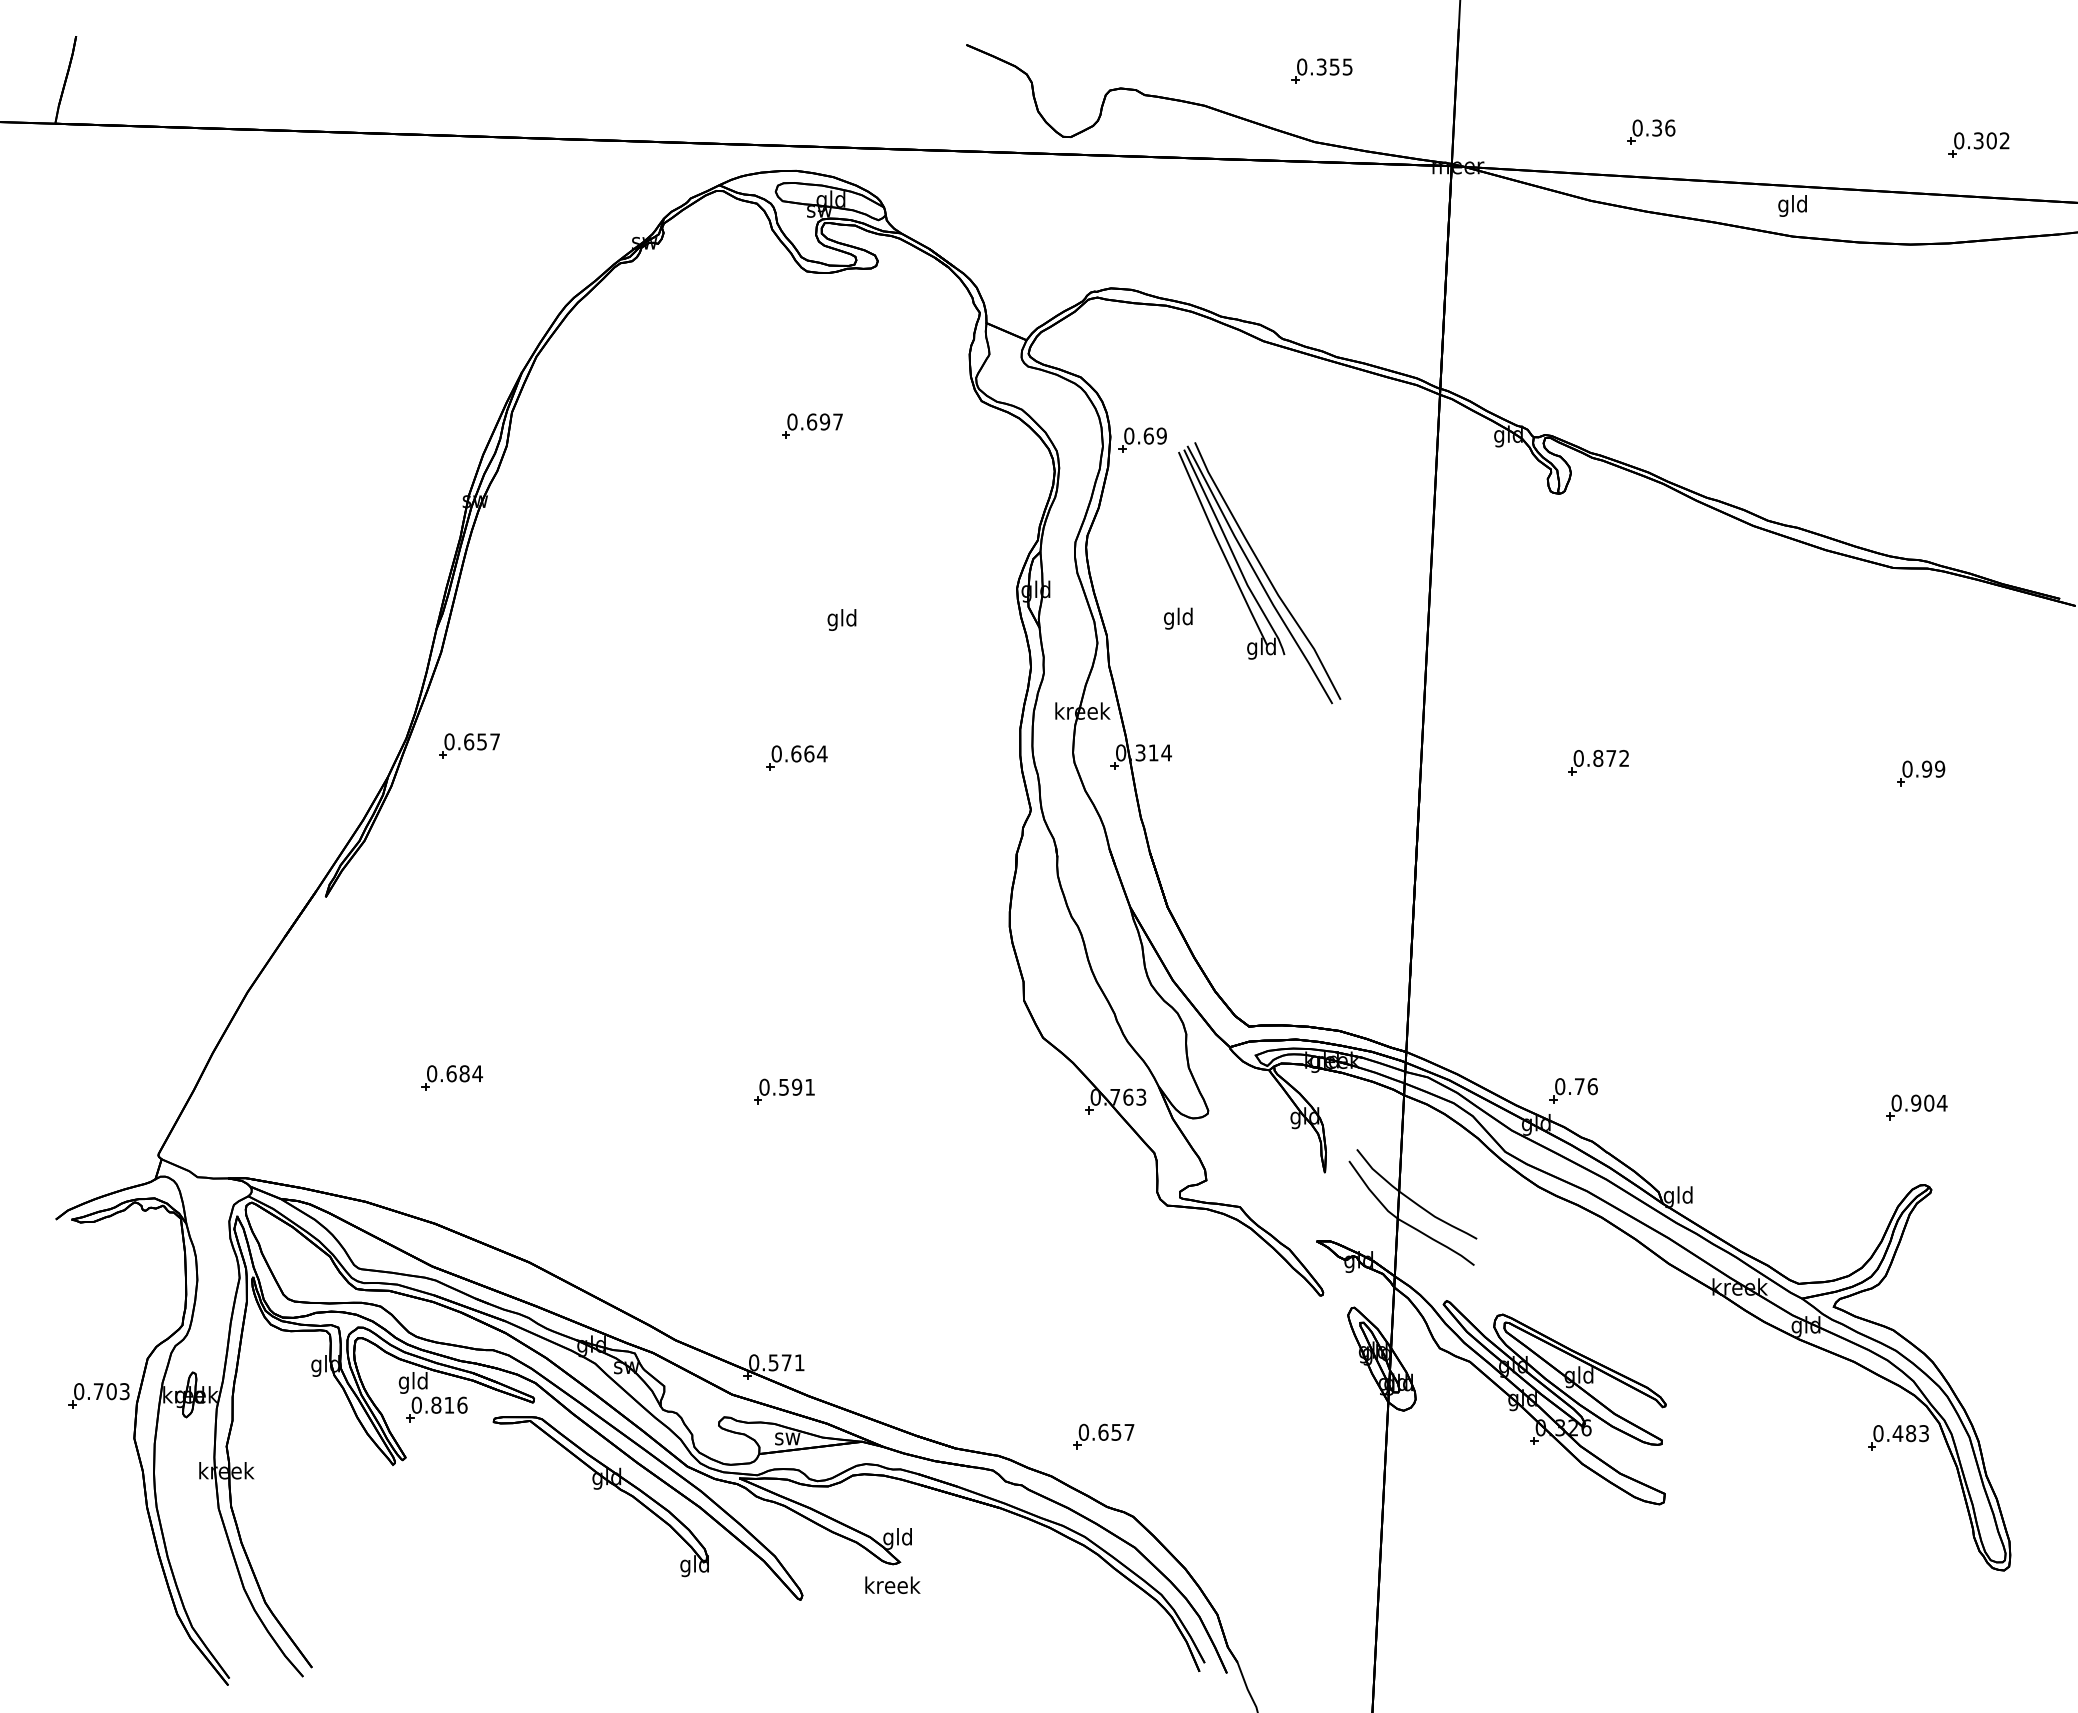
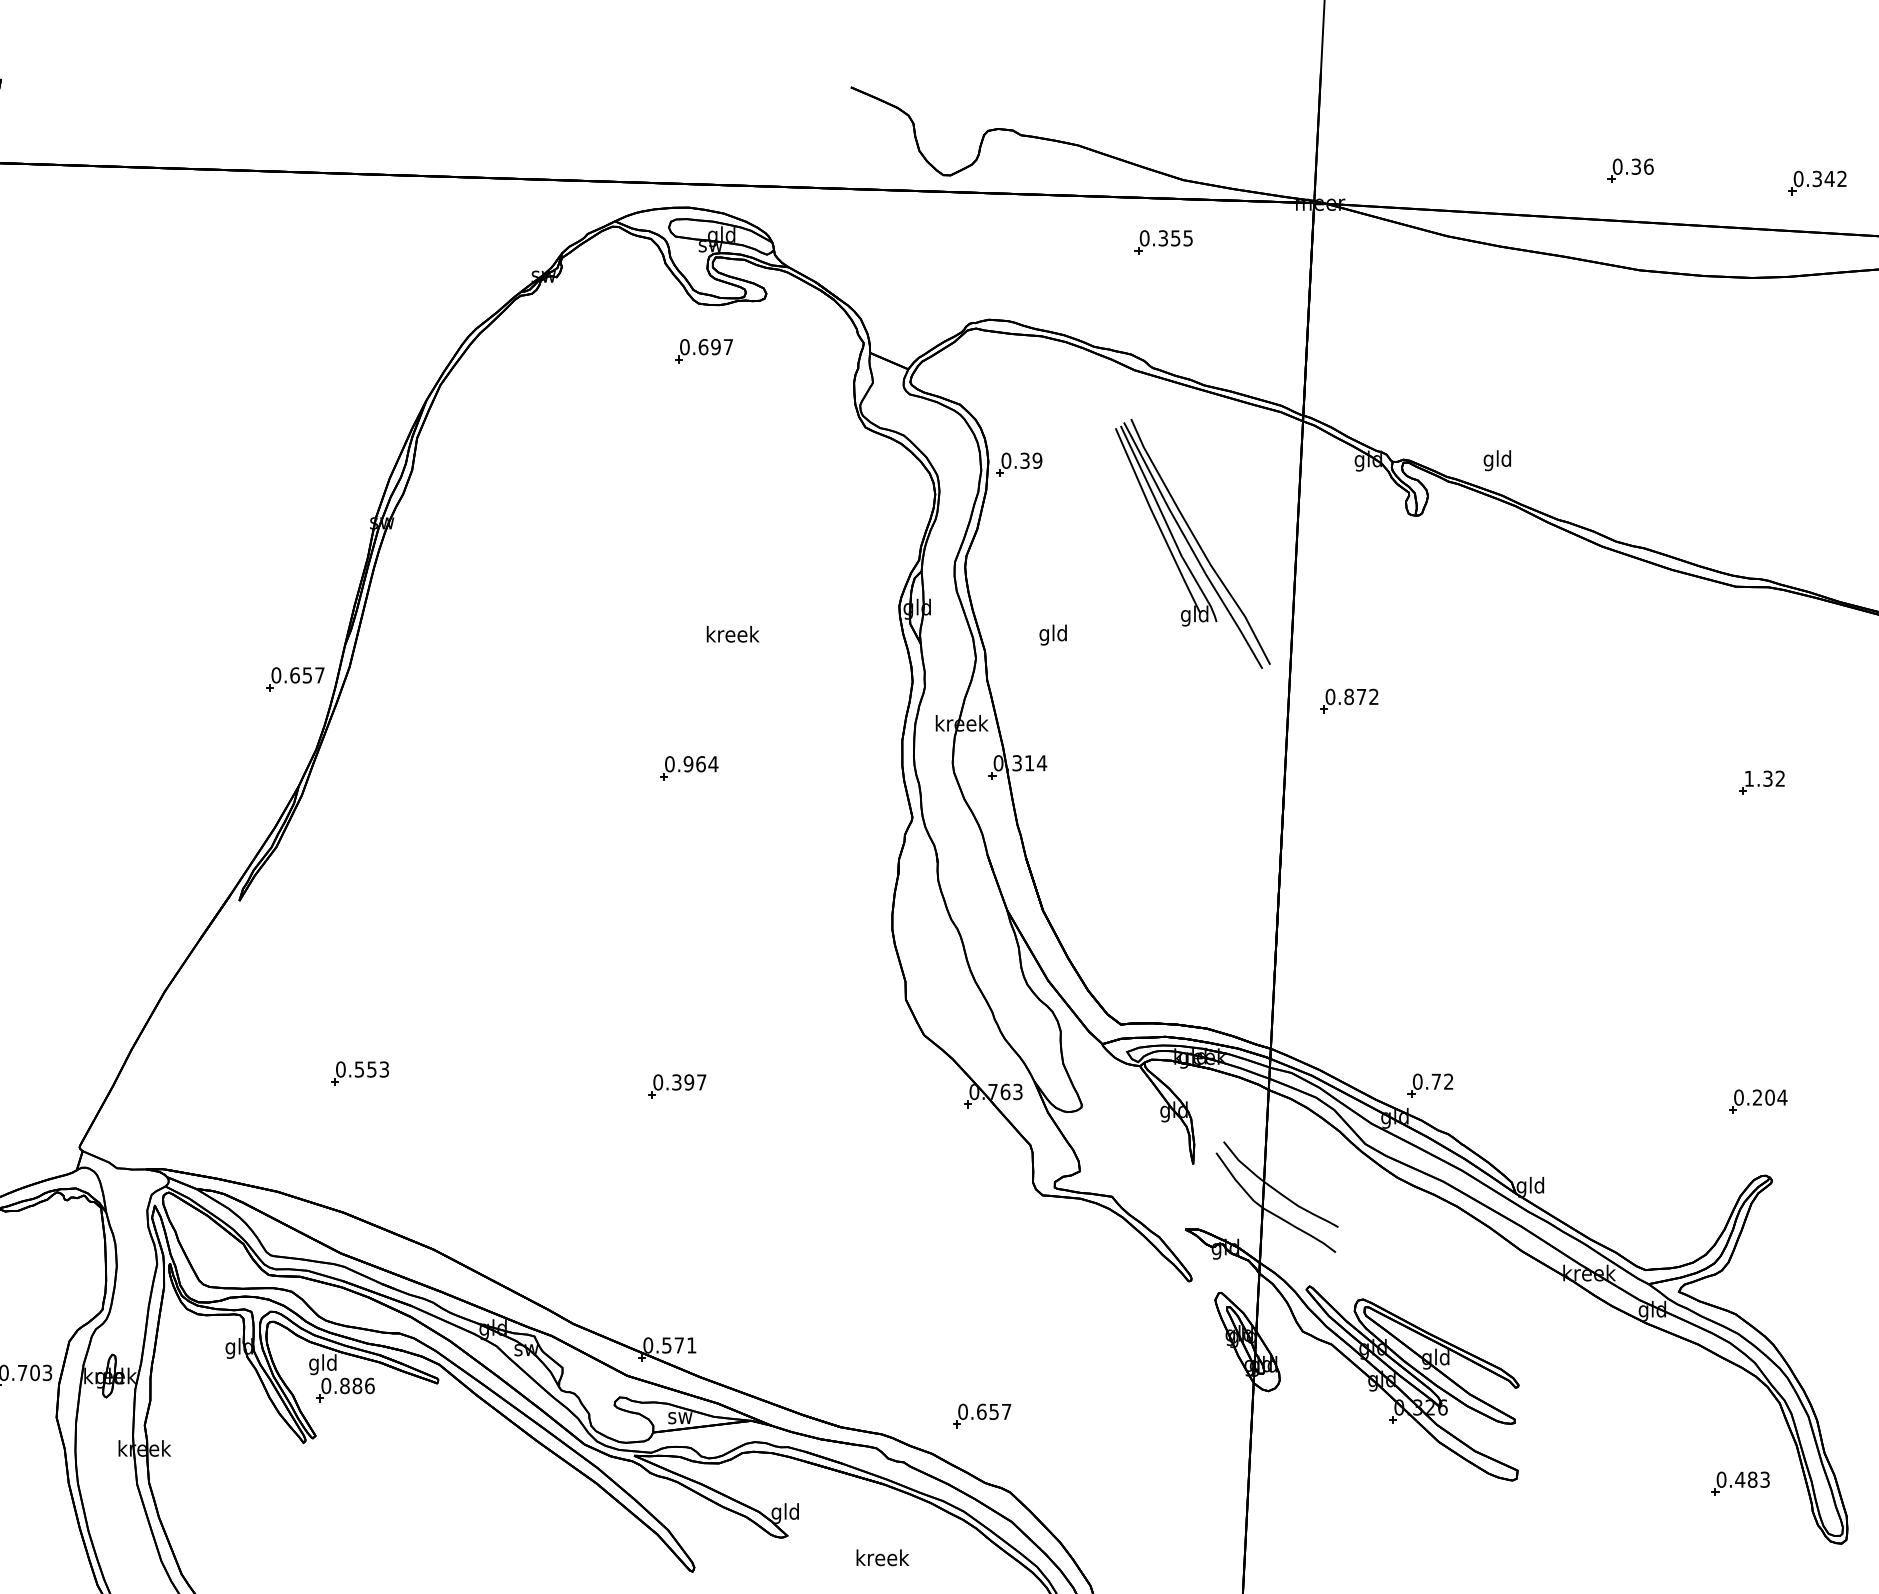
part: (1321, 70) -> (1163, 241), moved
part: (1651, 131) -> (1630, 170), moved
text: (1991, 140) -> (1829, 178), 0.302 -> 0.342
text: (1792, 205) -> (1497, 460), moved
part: (812, 425) -> (704, 350), moved
text: (1148, 435) -> (1024, 460), 0.69 -> 0.39
part: (1259, 573) -> (1192, 544), moved
text: (842, 619) -> (732, 635), gld -> kreek
part: (469, 745) -> (295, 678), moved
text: (796, 753) -> (688, 763), 0.664 -> 0.964
part: (1598, 762) -> (1349, 700), moved
text: (1923, 768) -> (1764, 778), 0.99 -> 1.32
text: (464, 1073) -> (371, 1069), 0.684 -> 0.553
text: (796, 1086) -> (688, 1081), 0.591 -> 0.397
text: (1592, 1086) -> (1448, 1081), 0.76 -> 0.72
text: (1916, 1102) -> (1757, 1096), 0.904 -> 0.204
text: (449, 1404) -> (357, 1385), 0.816 -> 0.886
part: (1898, 1437) -> (1740, 1483), moved
part: (599, 1489) -> (500, 1466), removed
text: (892, 1584) -> (882, 1557), moved

